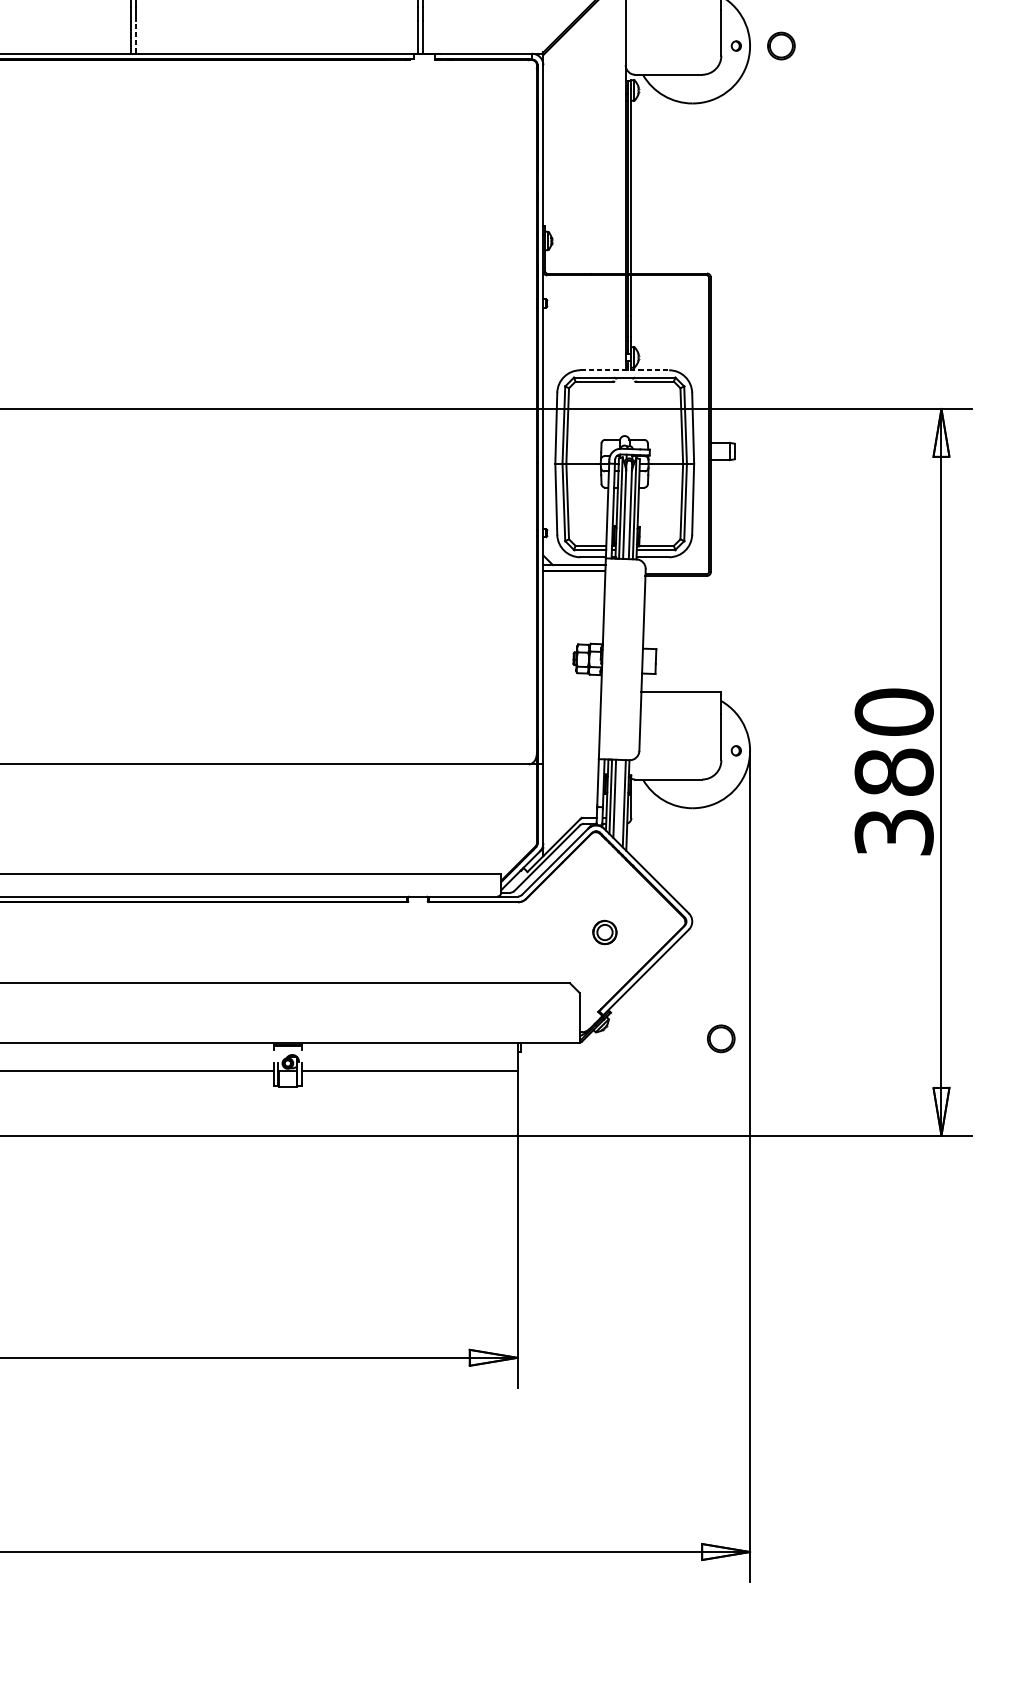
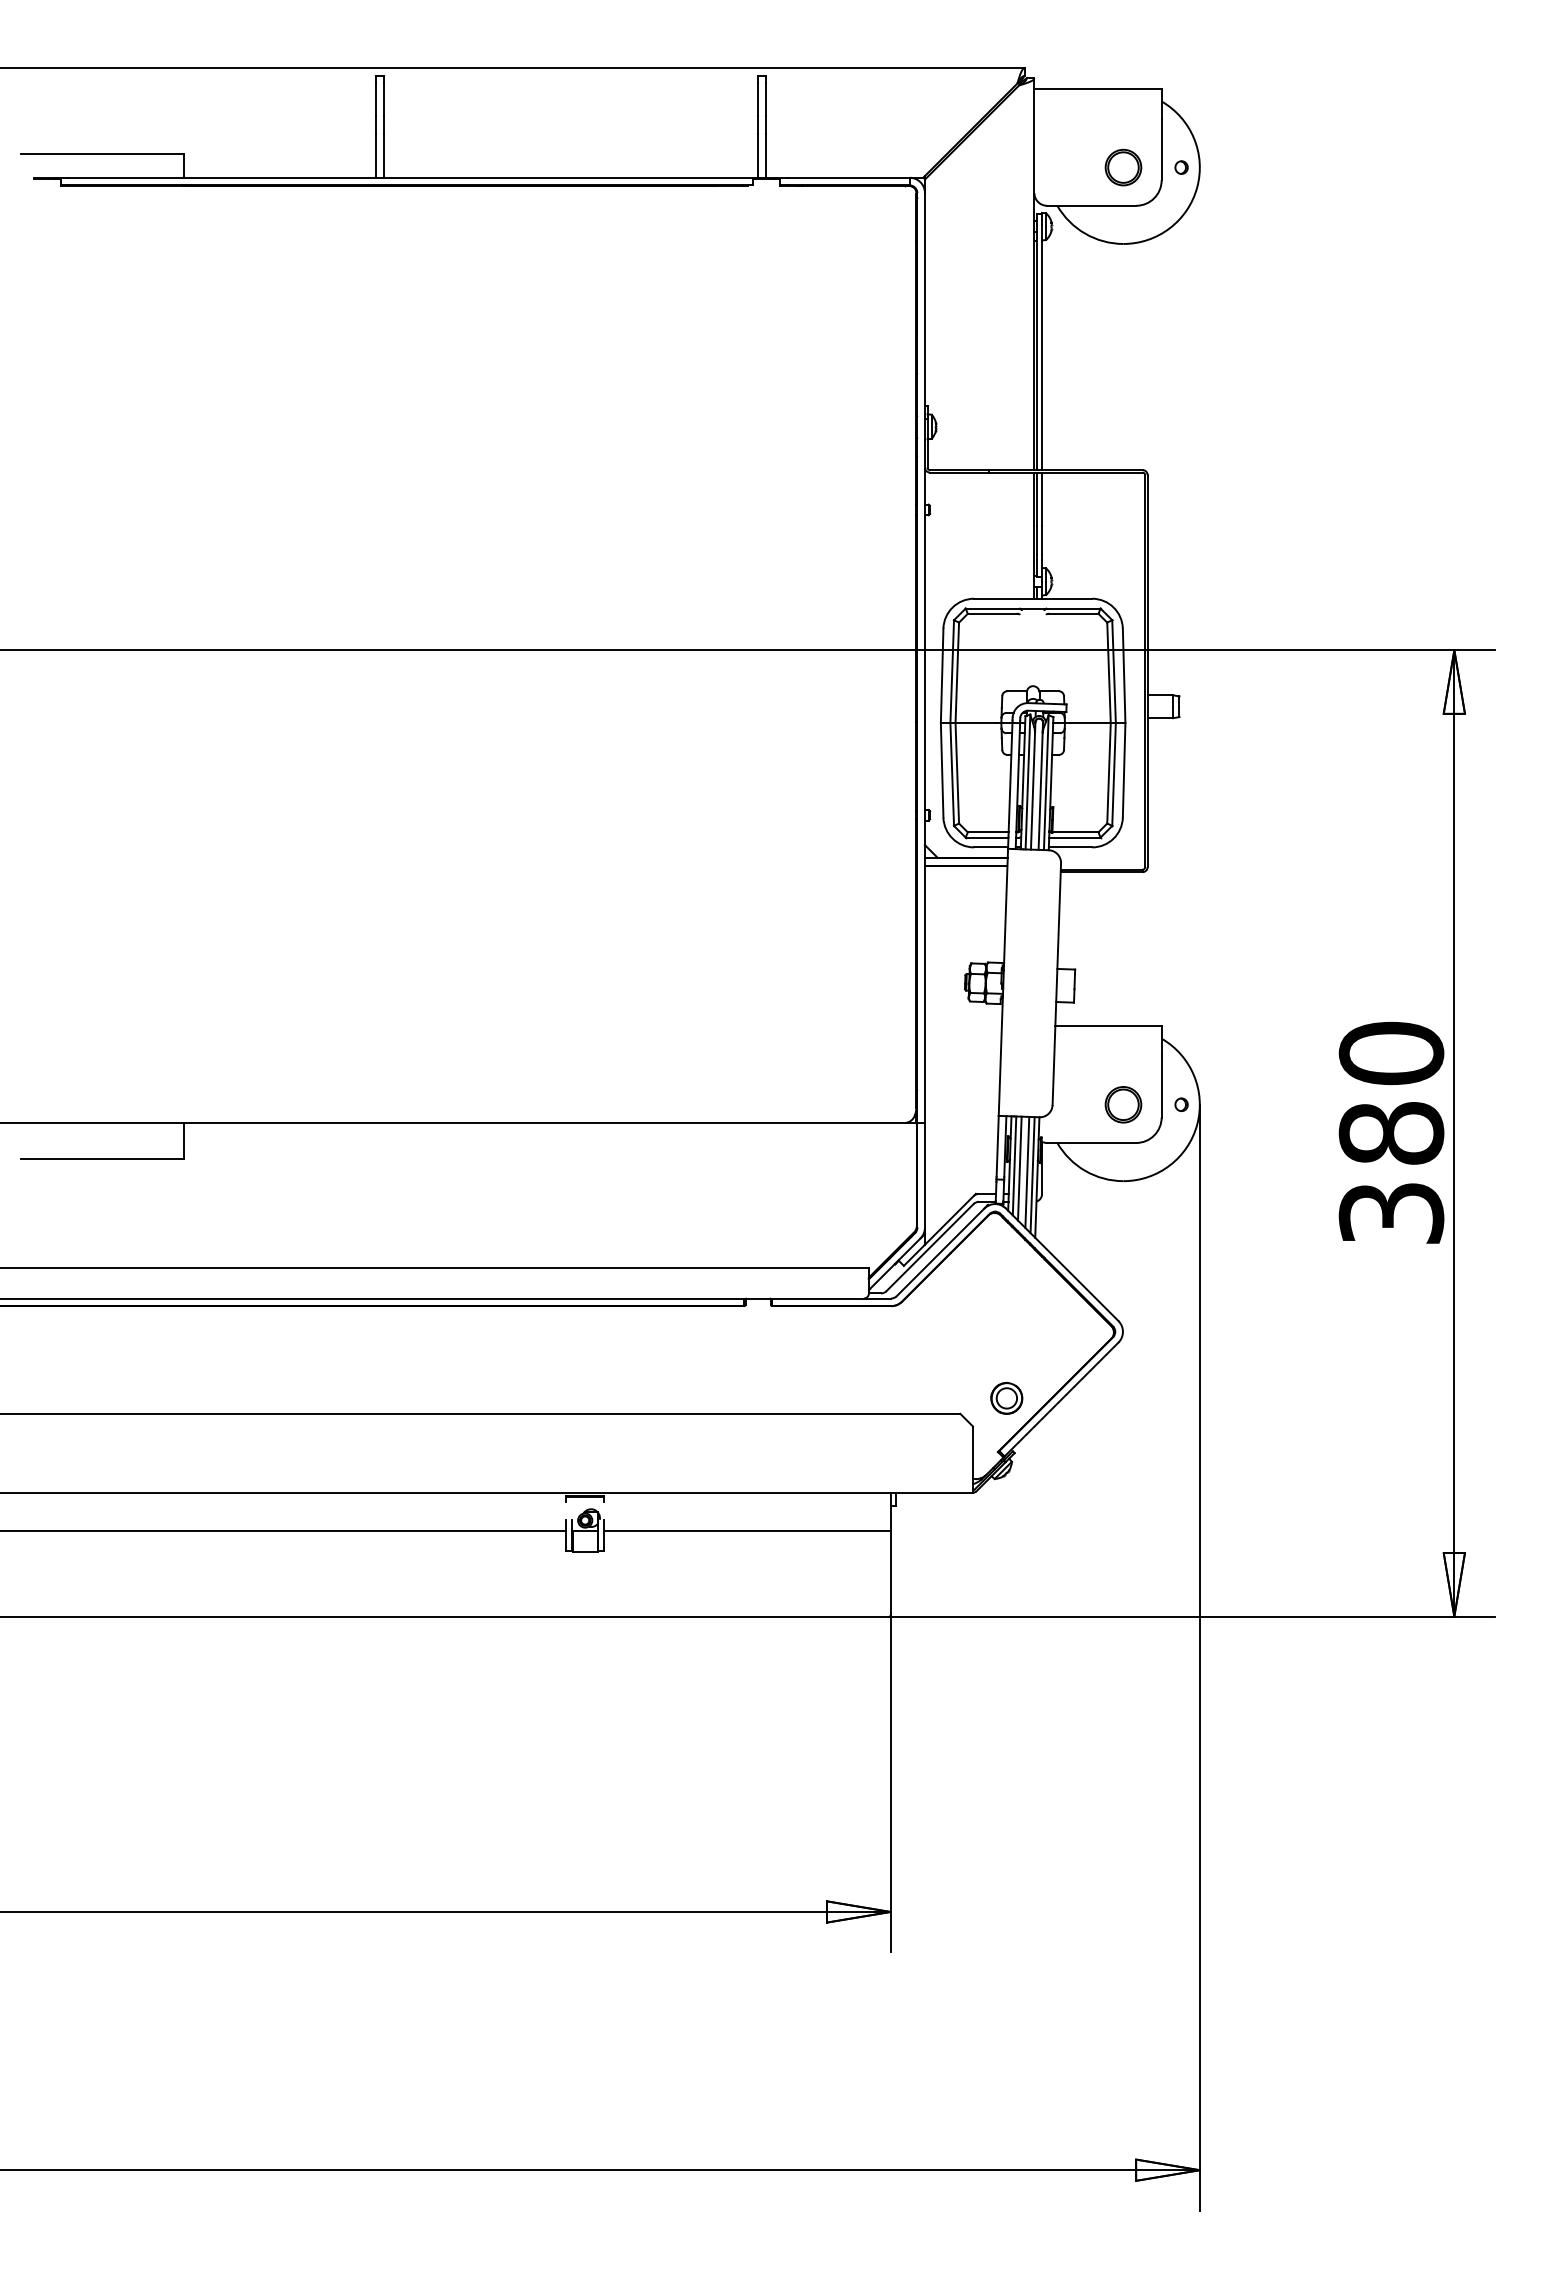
line: (136, 36) -> (383, 155), dashed -> solid
part: (781, 45) -> (1123, 167), moved
line: (625, 370) -> (1033, 598), dashed -> solid
line: (620, 800) -> (1027, 1171), added
part: (604, 931) -> (1006, 1397), moved
part: (721, 1038) -> (1123, 1104), moved

